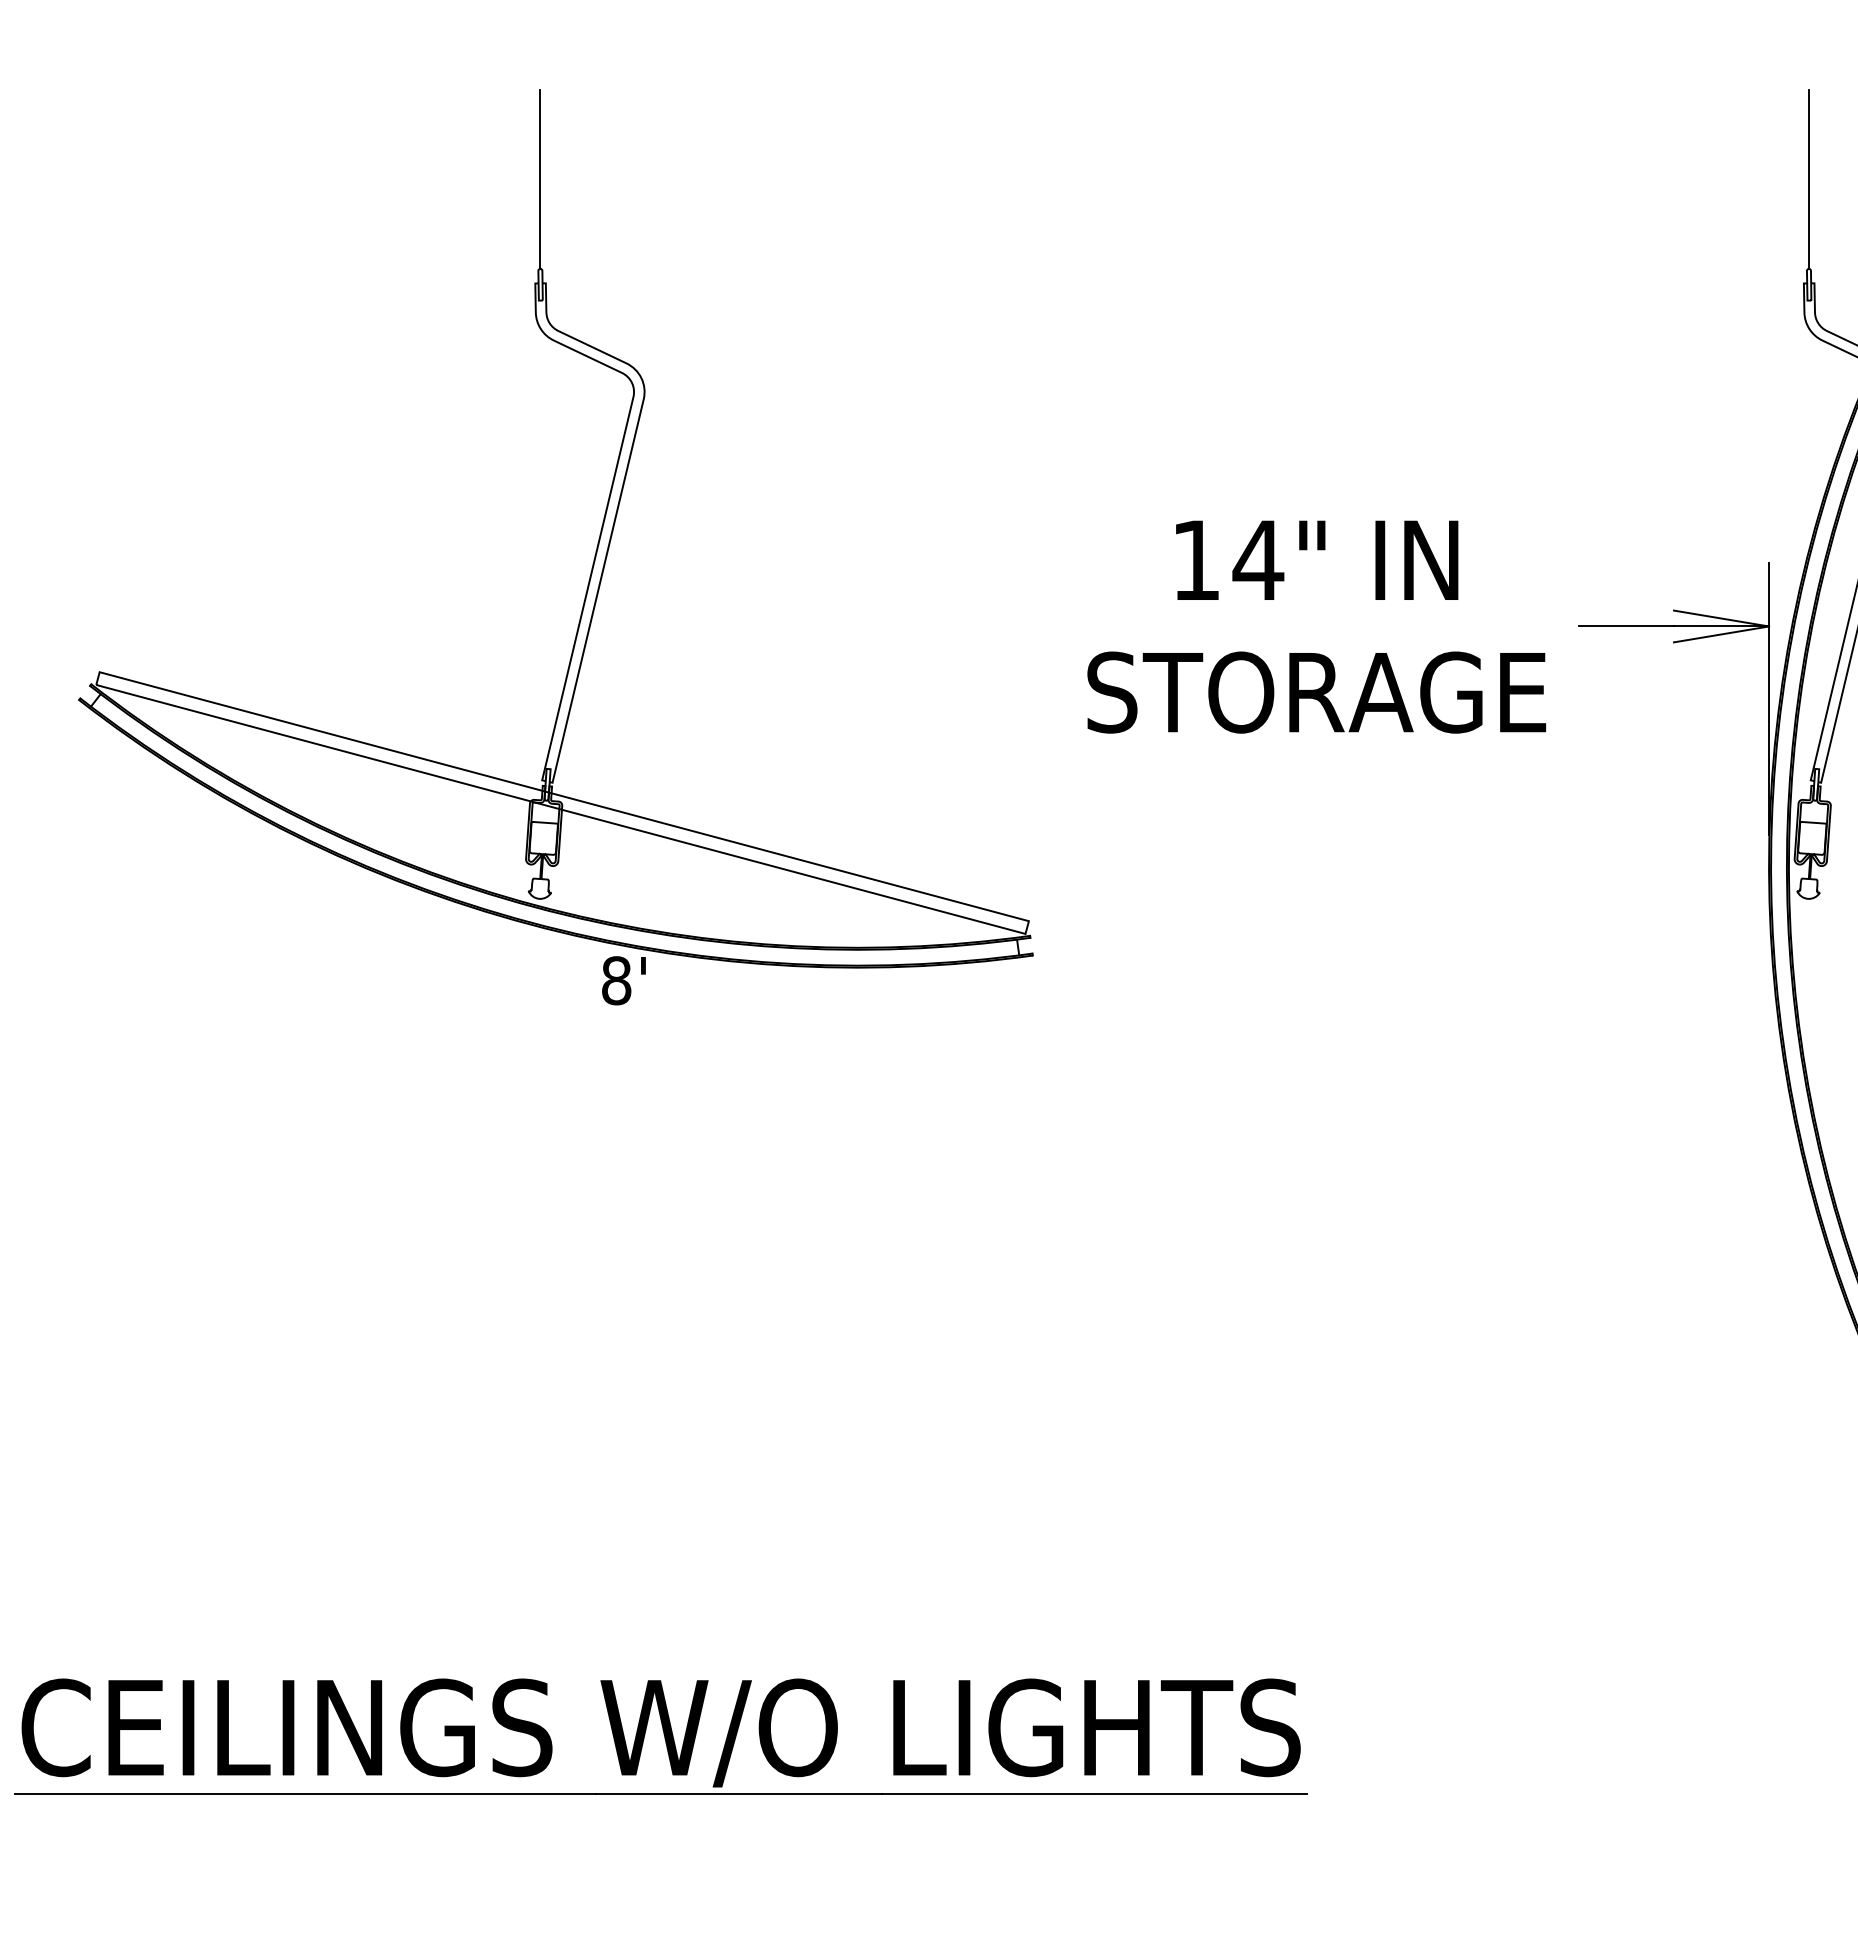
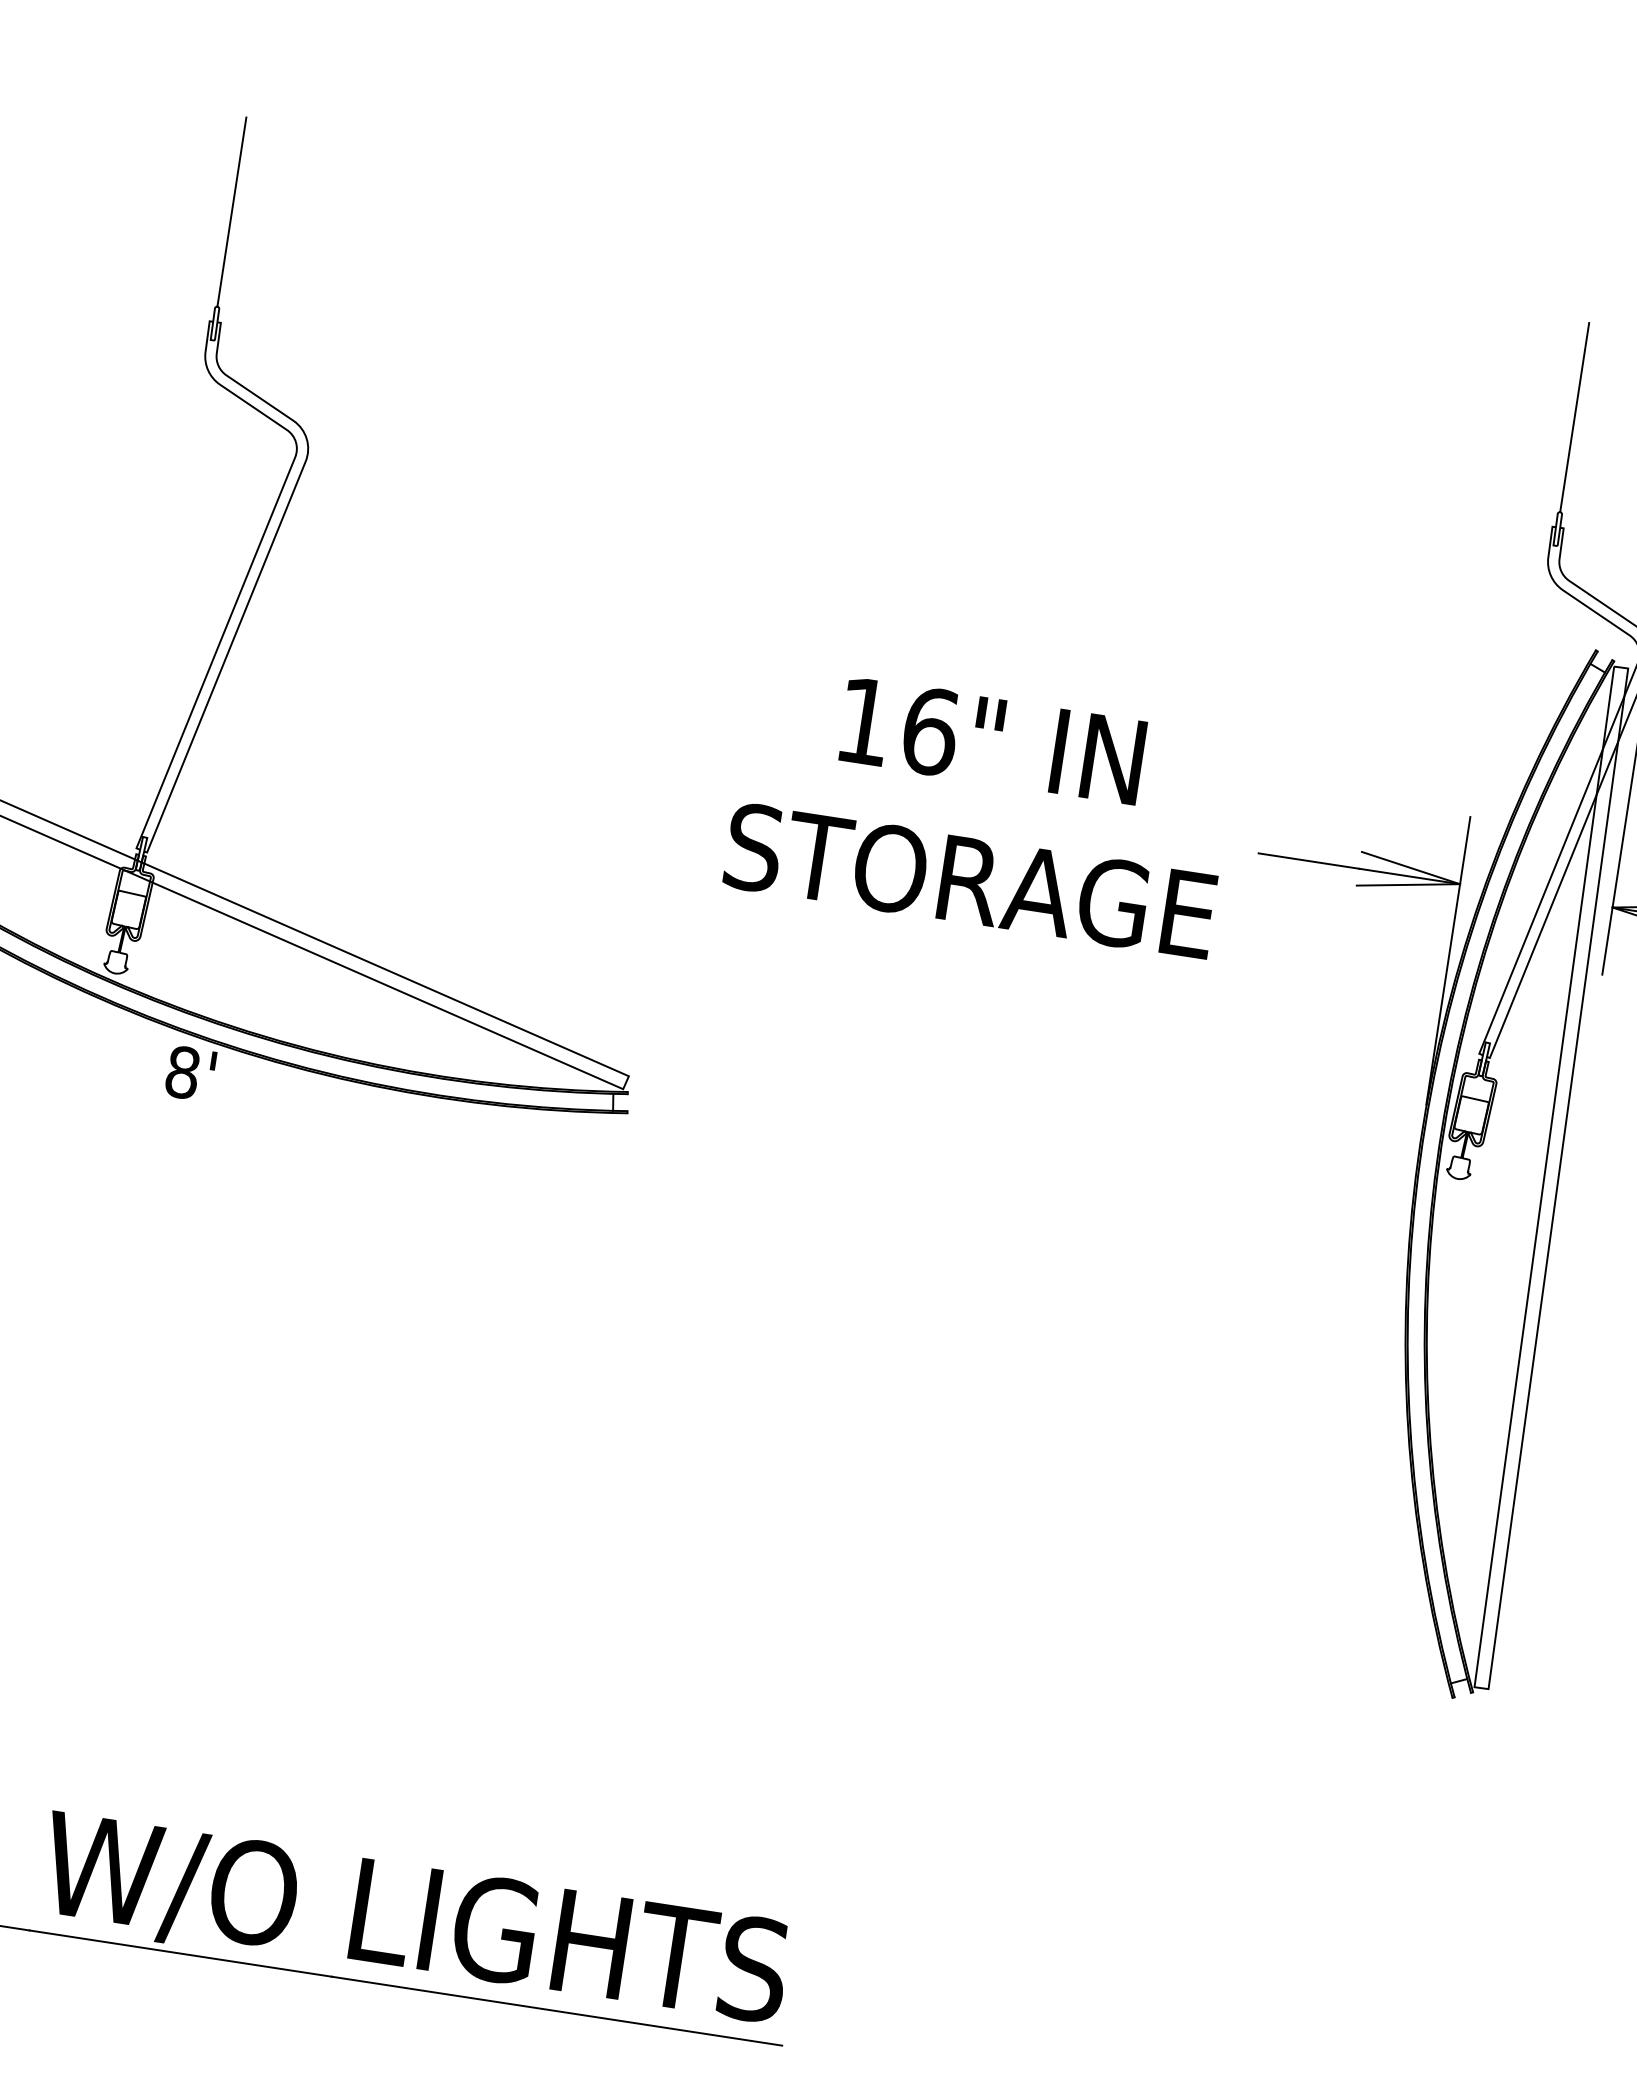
text: (1258, 560) -> (930, 731), 14" -> 16"

